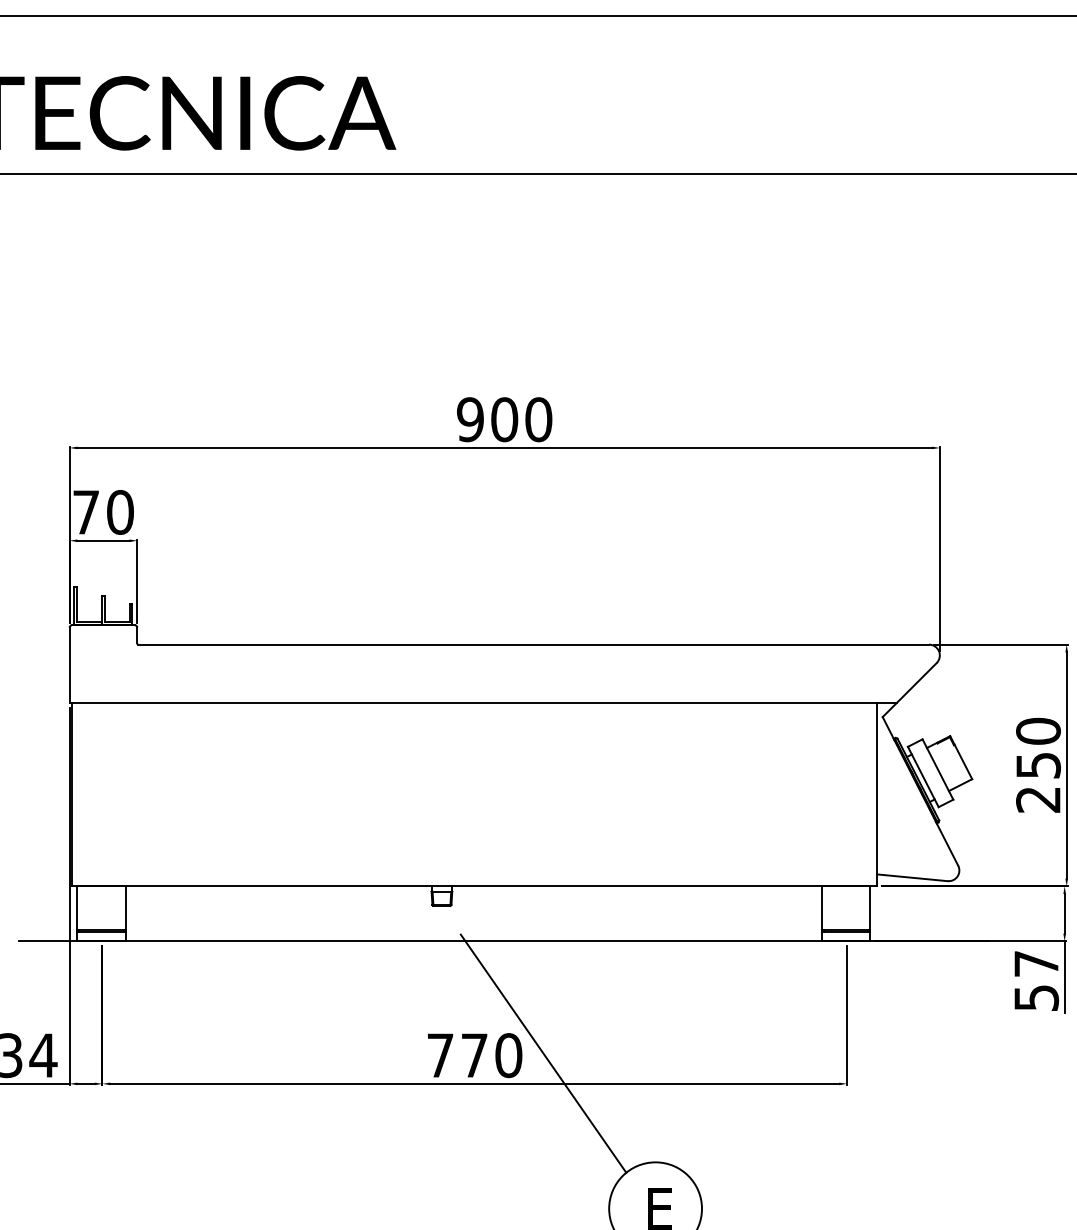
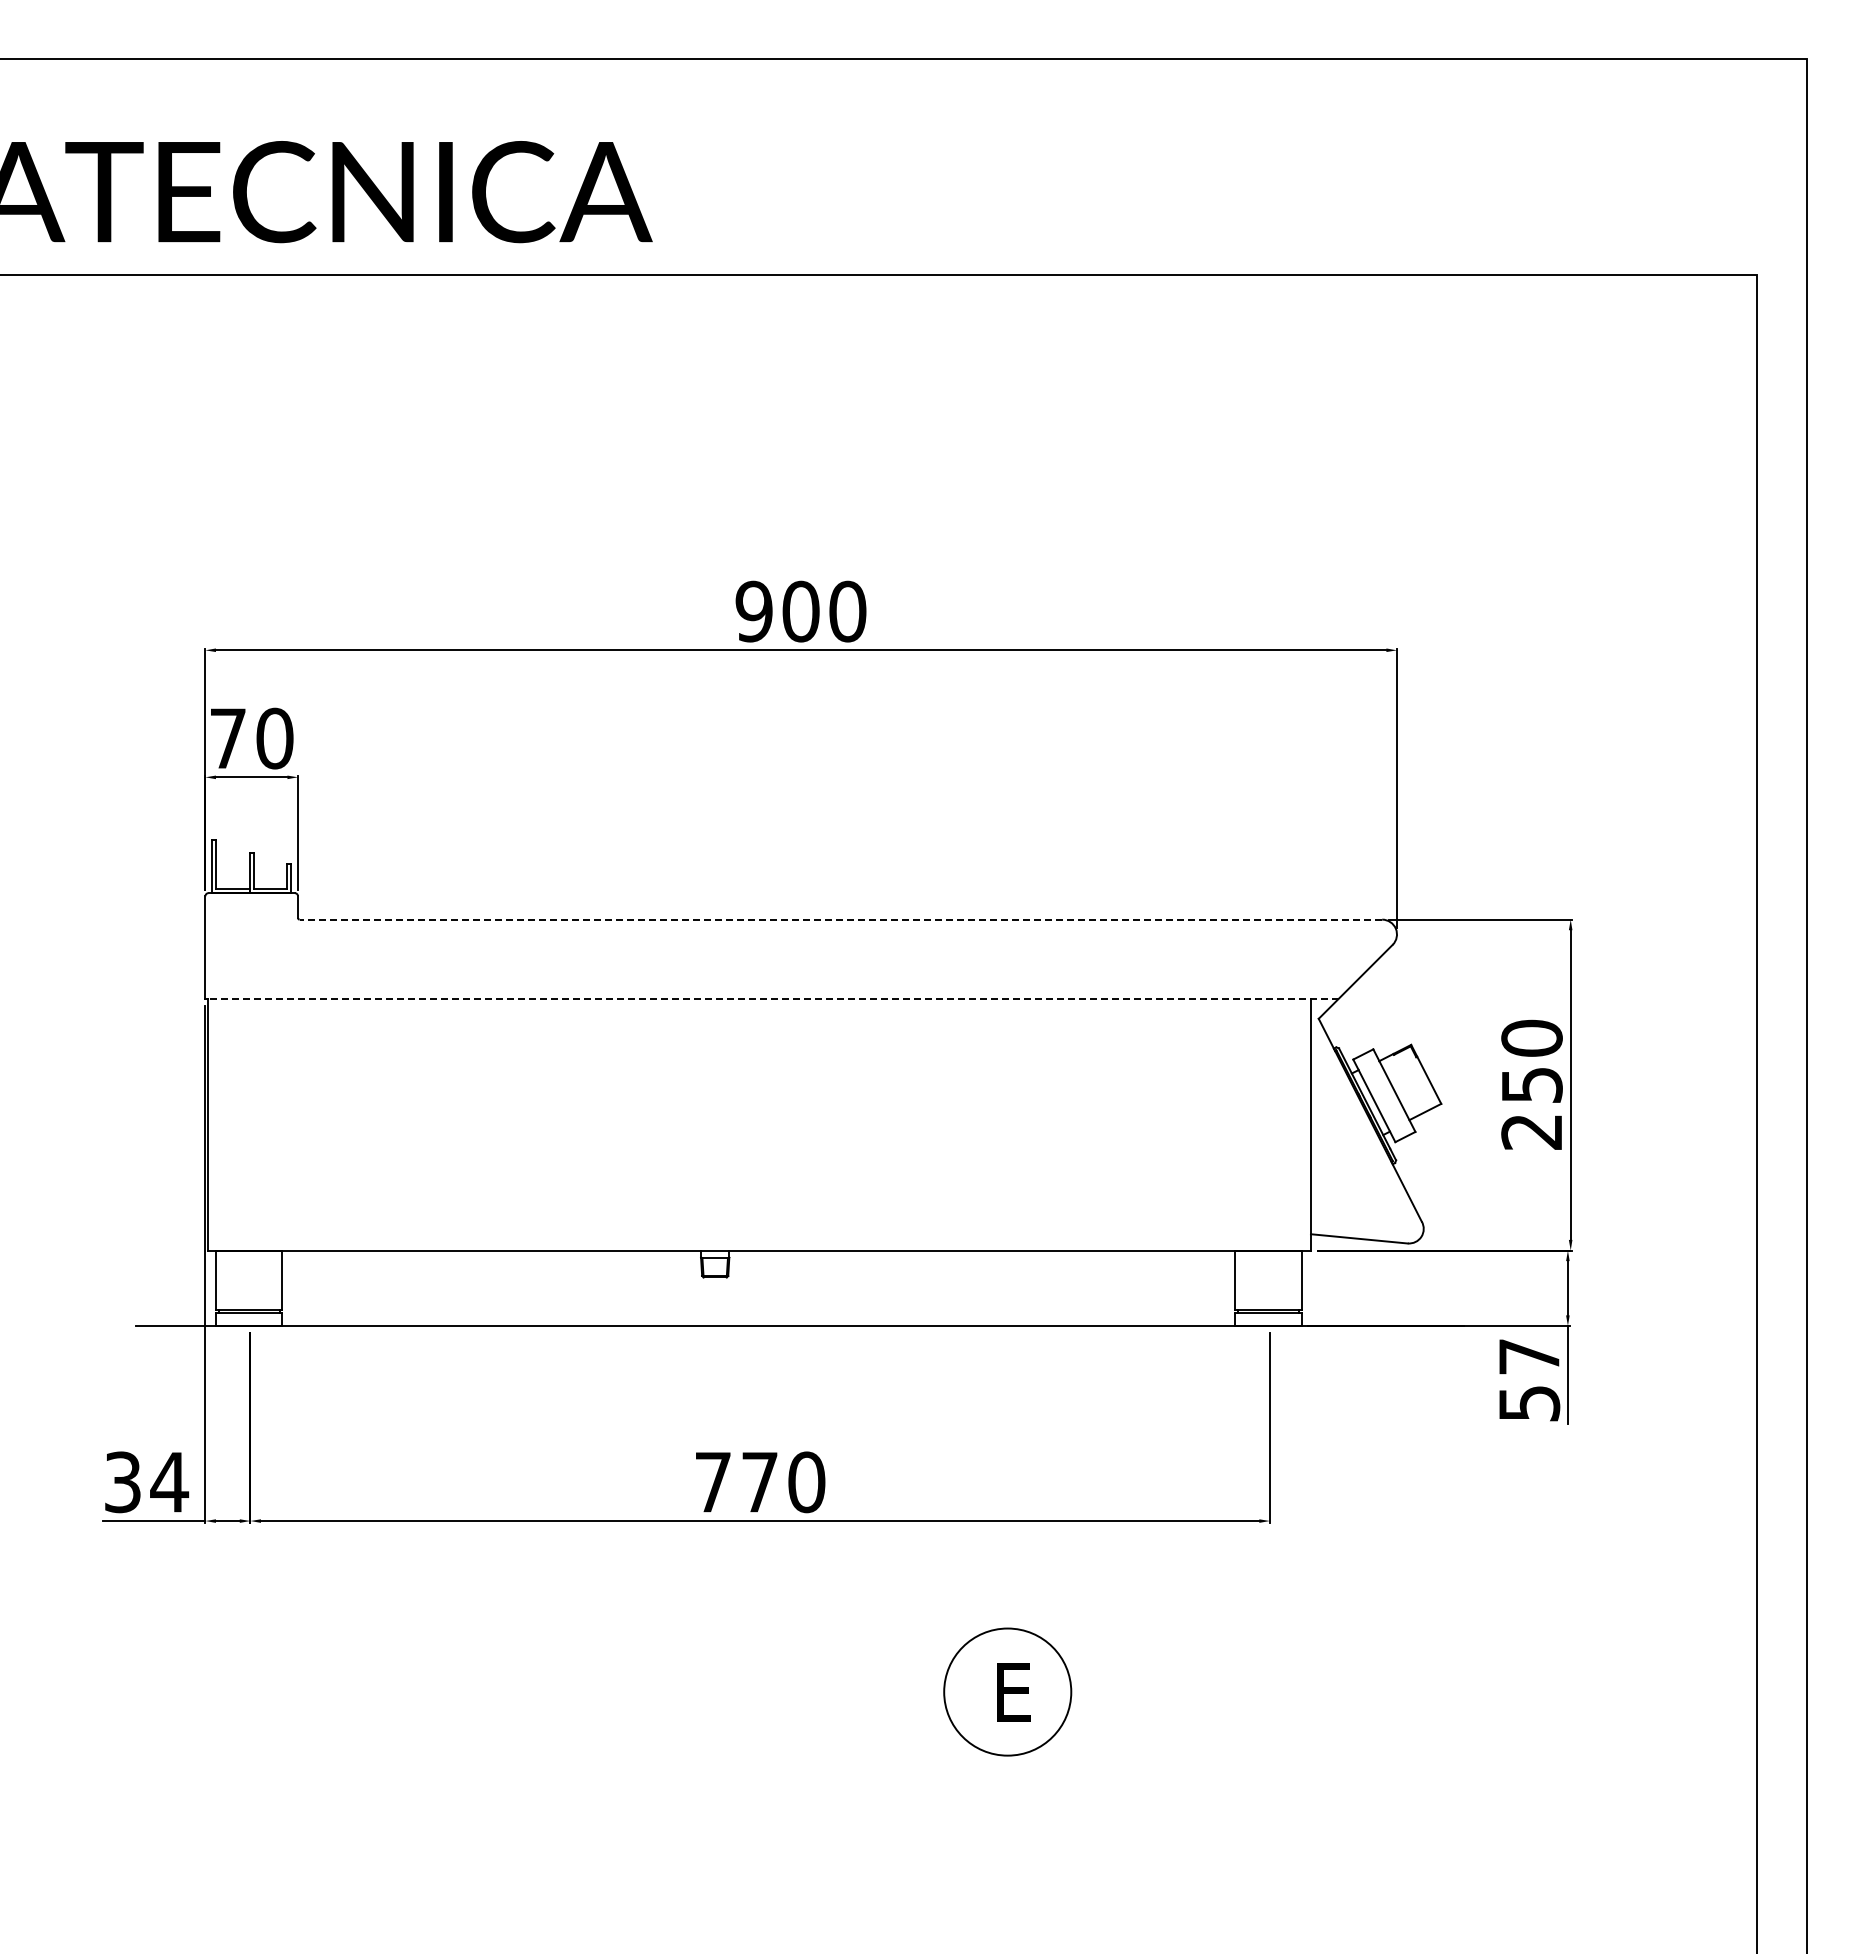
line: (533, 644) -> (840, 919), solid -> dashed
line: (483, 702) -> (771, 999), solid -> dashed
line: (543, 1053) -> (854, 1479), removed

